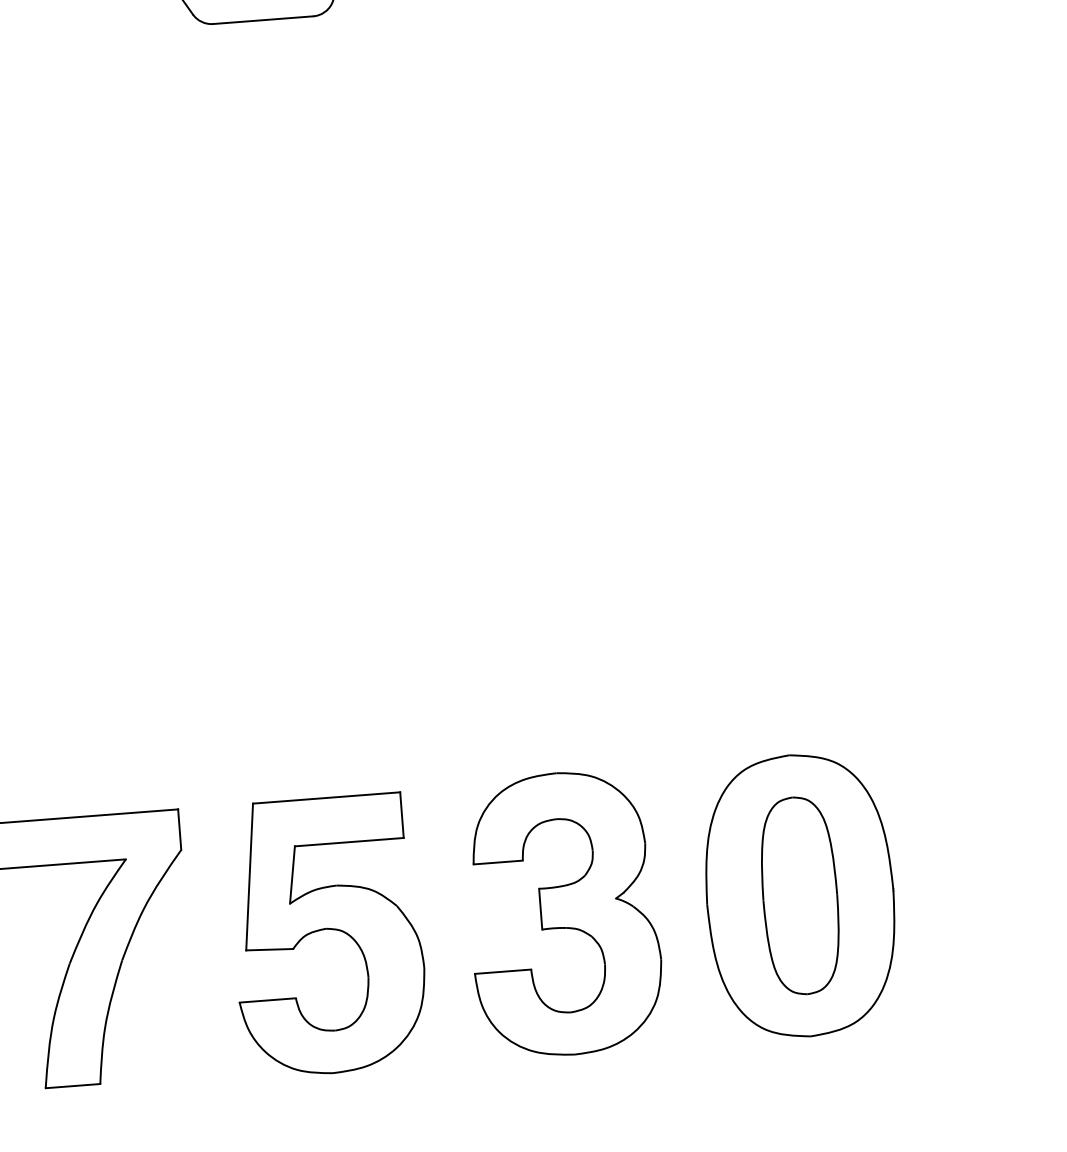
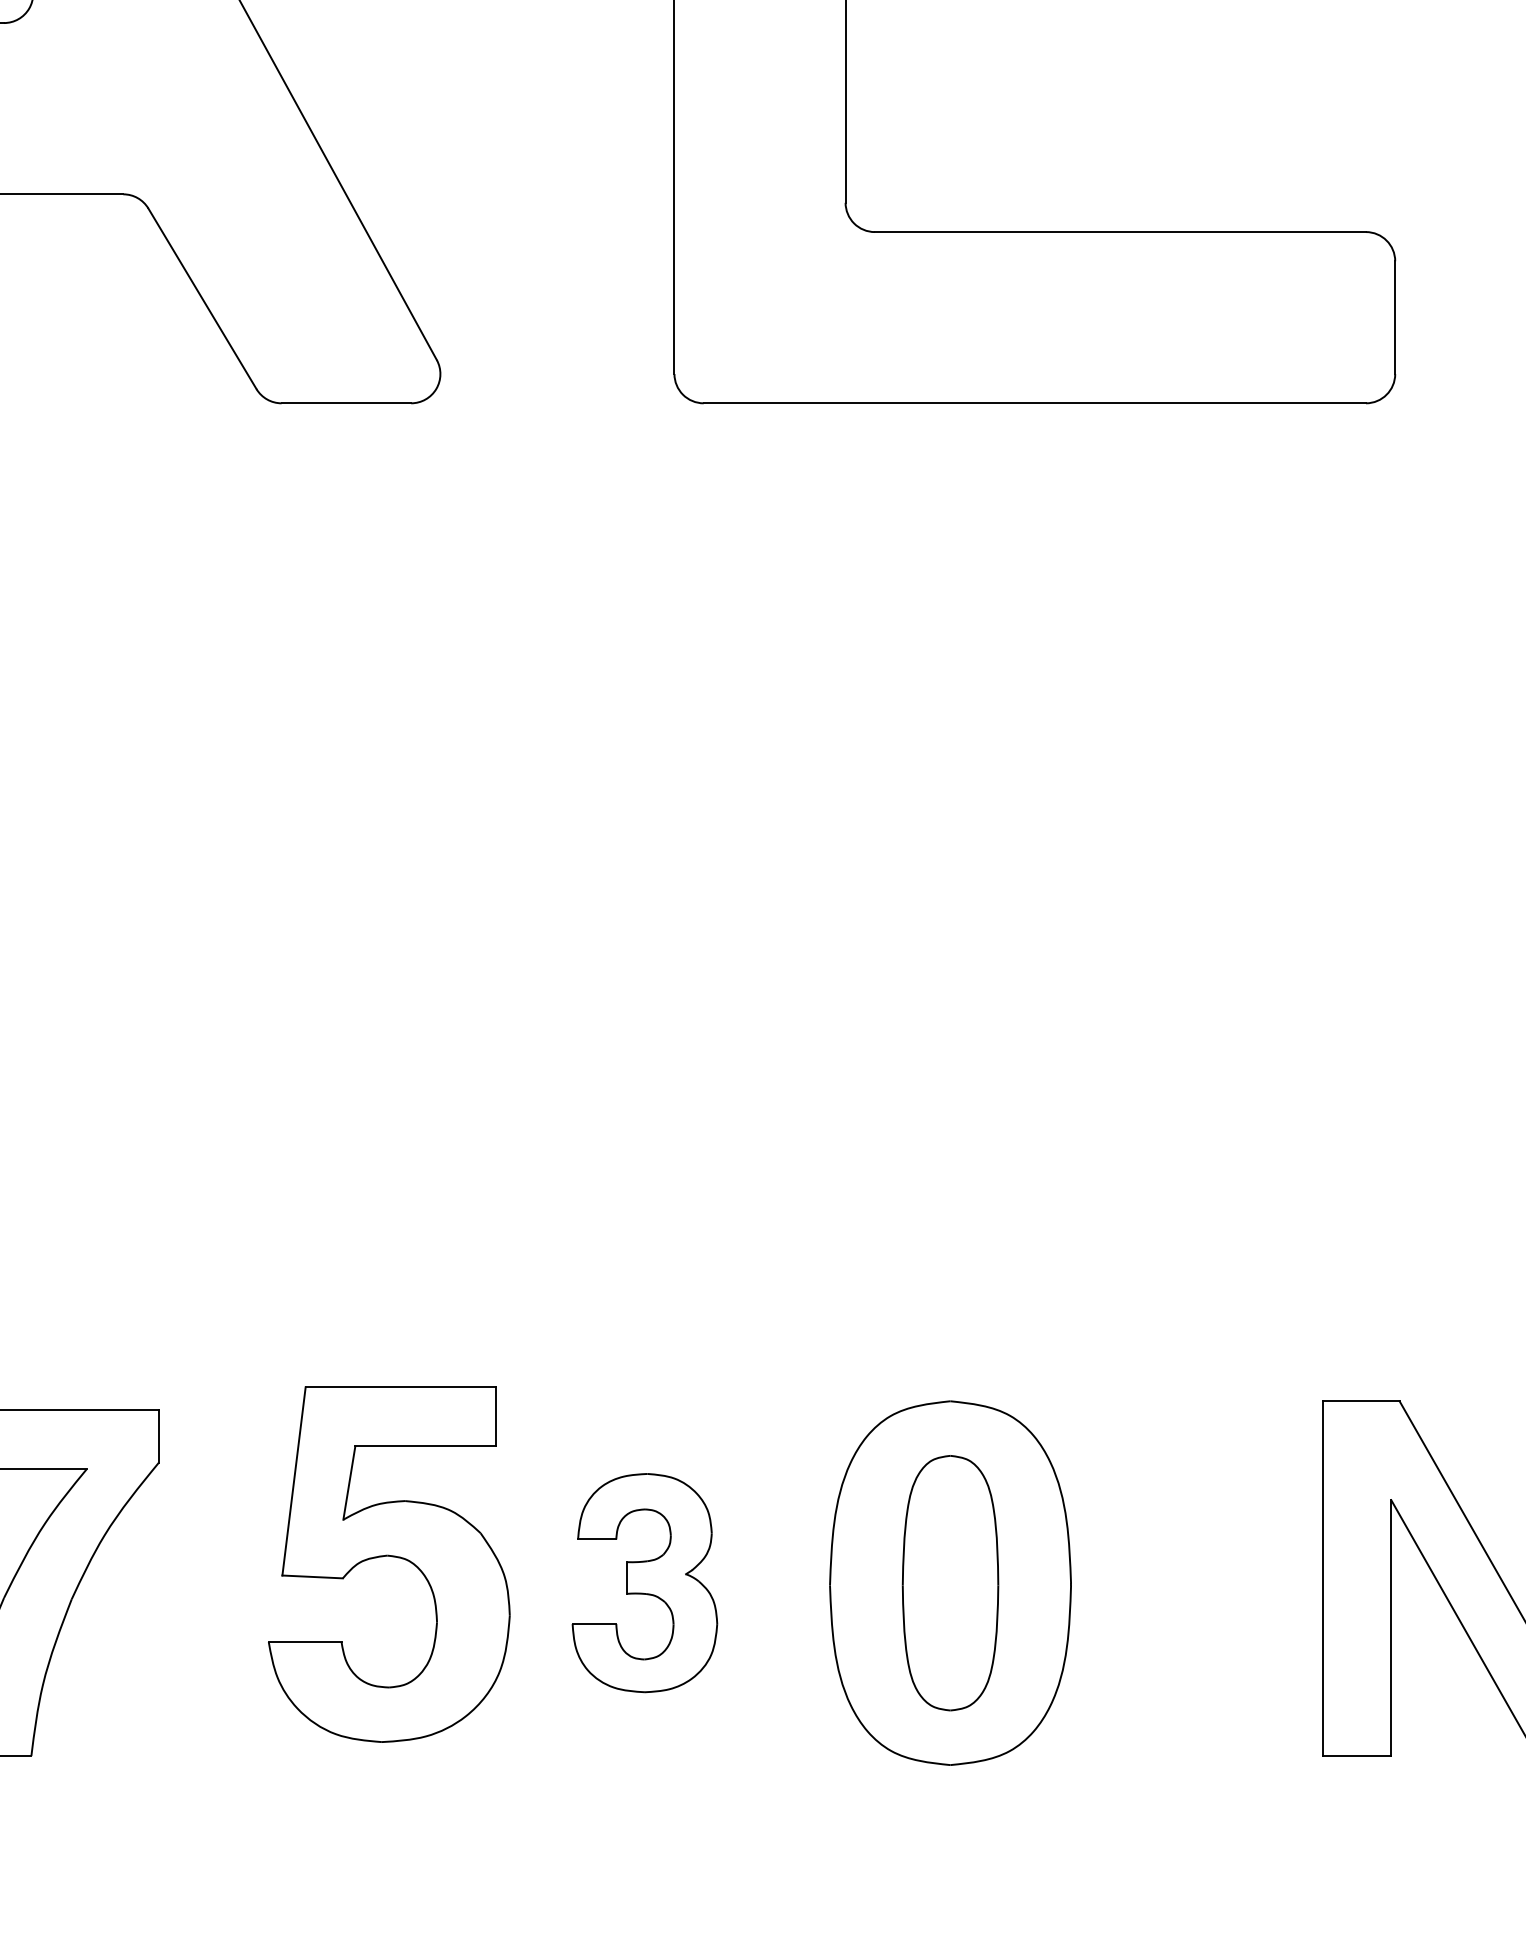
part: (563, 913) -> (644, 1582), size x0.6
part: (330, 929) -> (392, 1557), moved

